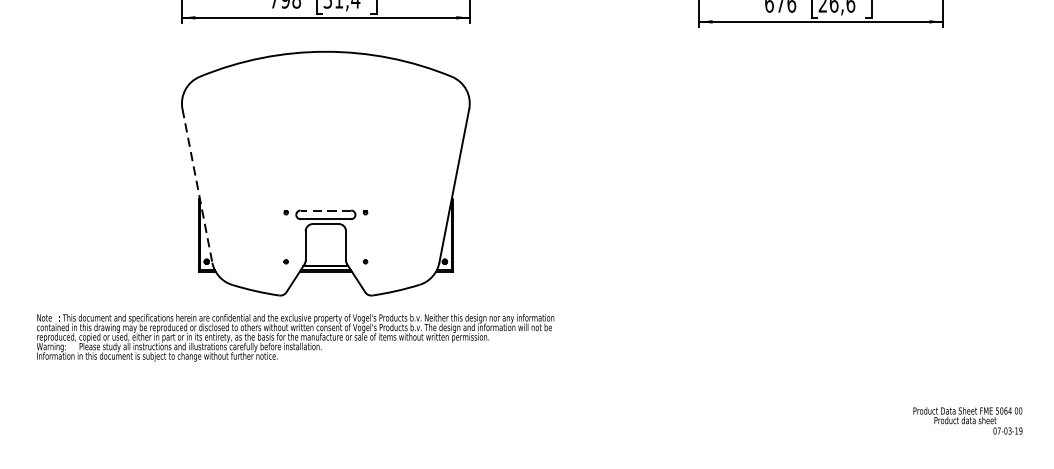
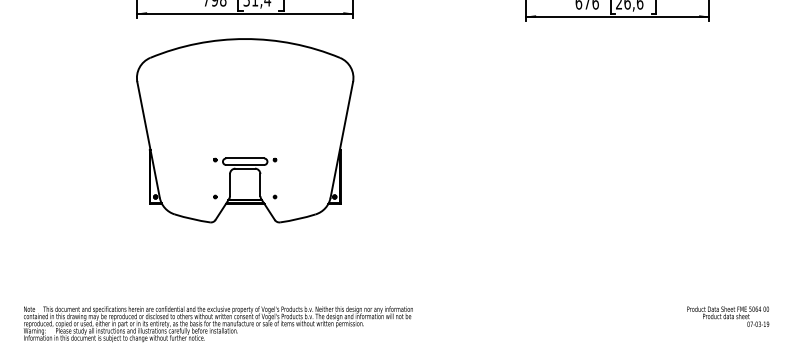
line: (197, 185) -> (148, 139), dashed -> solid
line: (326, 210) -> (245, 158), dashed -> solid
text: (294, 338) -> (217, 324), moved

